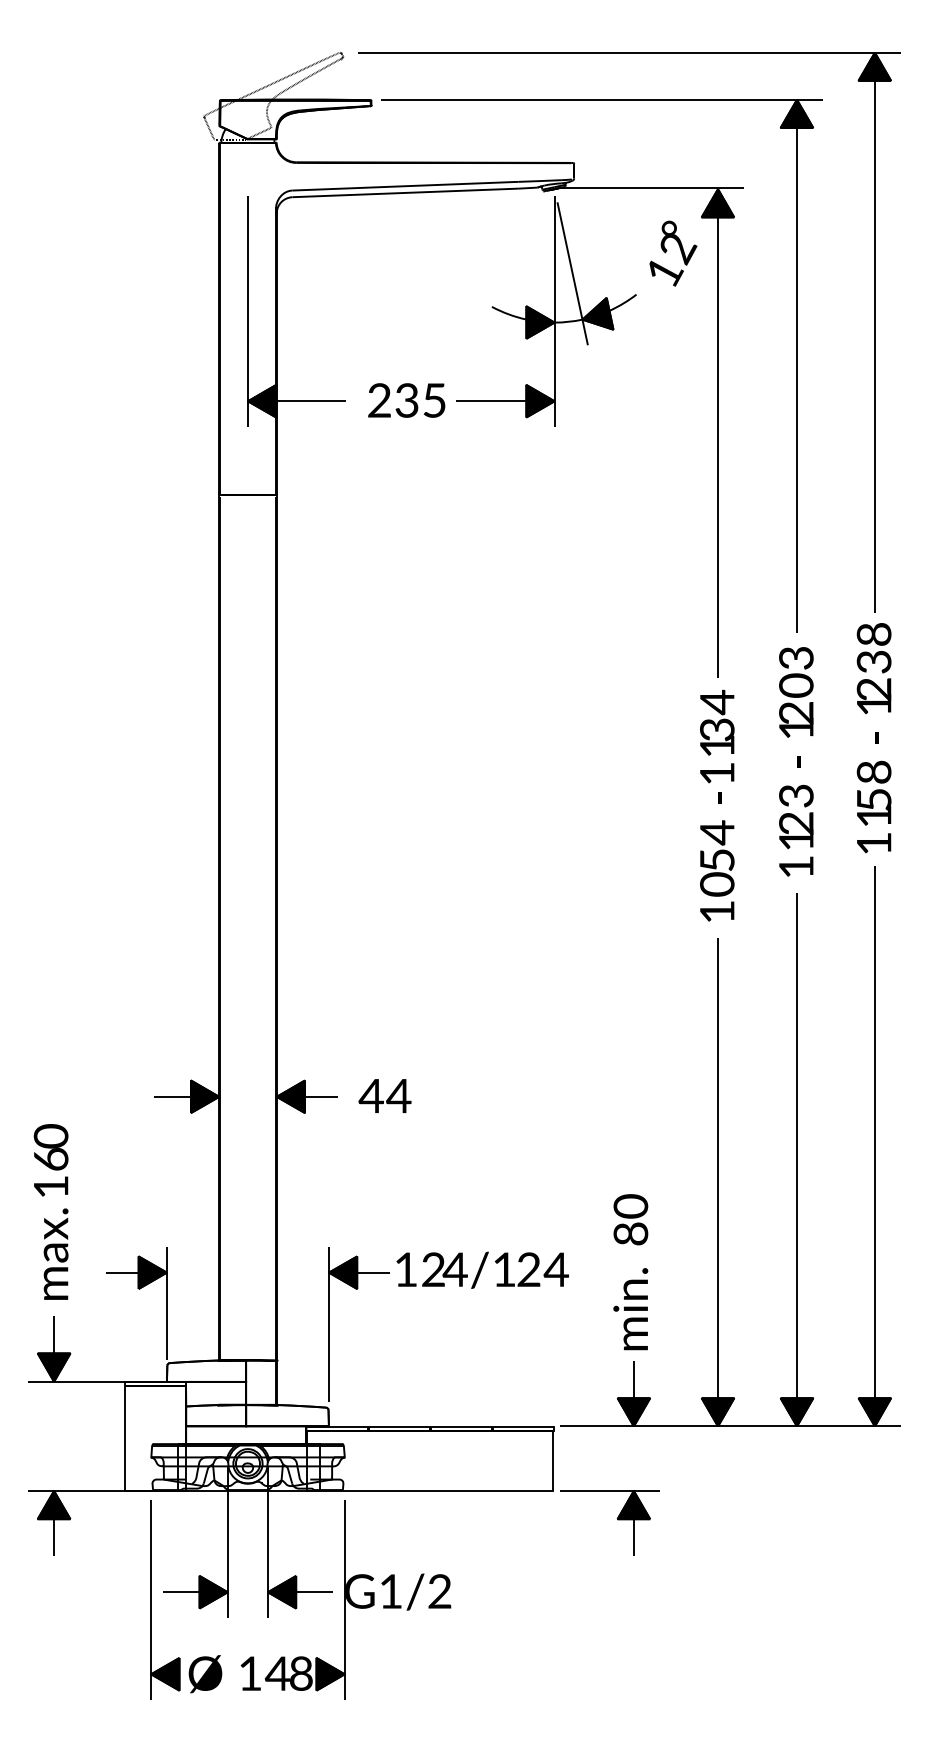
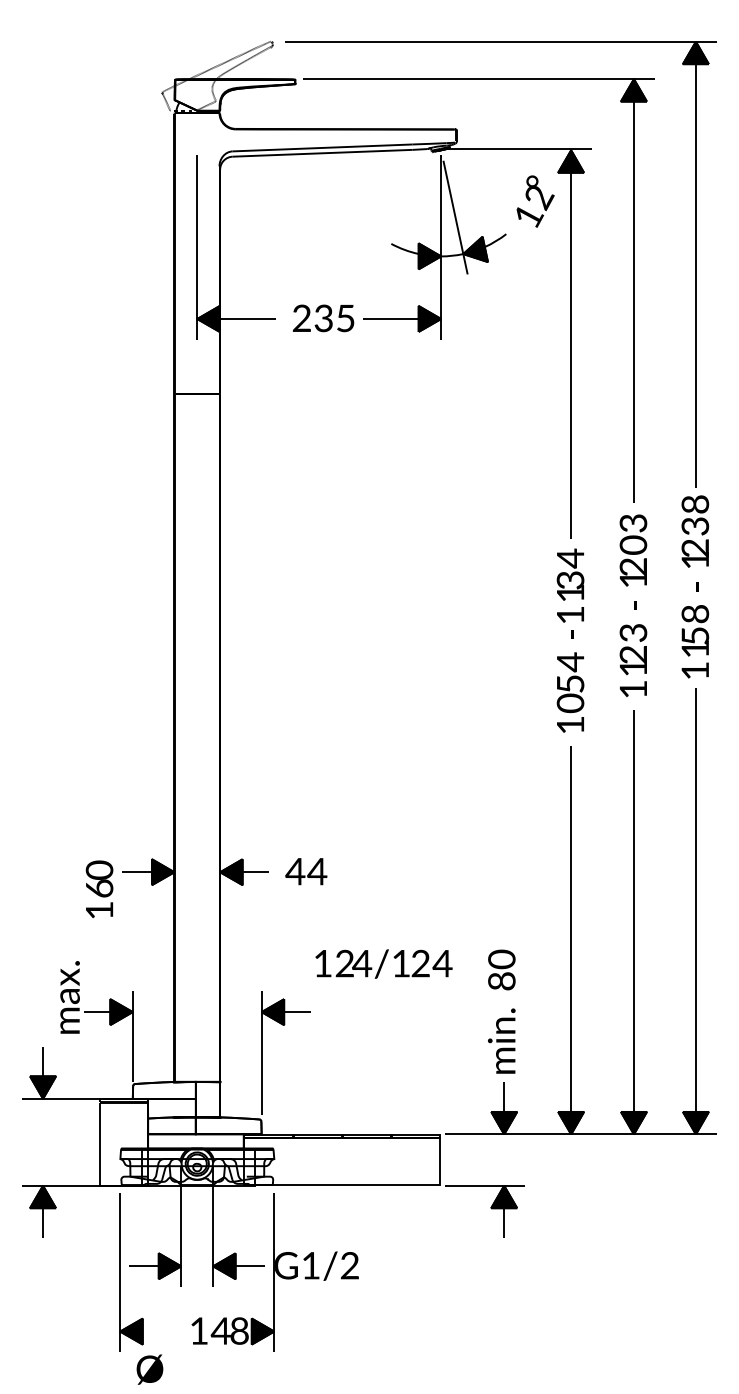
text: (50, 1160) -> (99, 889), moved
text: (55, 1253) -> (69, 996), moved
text: (482, 1269) -> (383, 963), moved
text: (205, 1674) -> (149, 1369), moved

